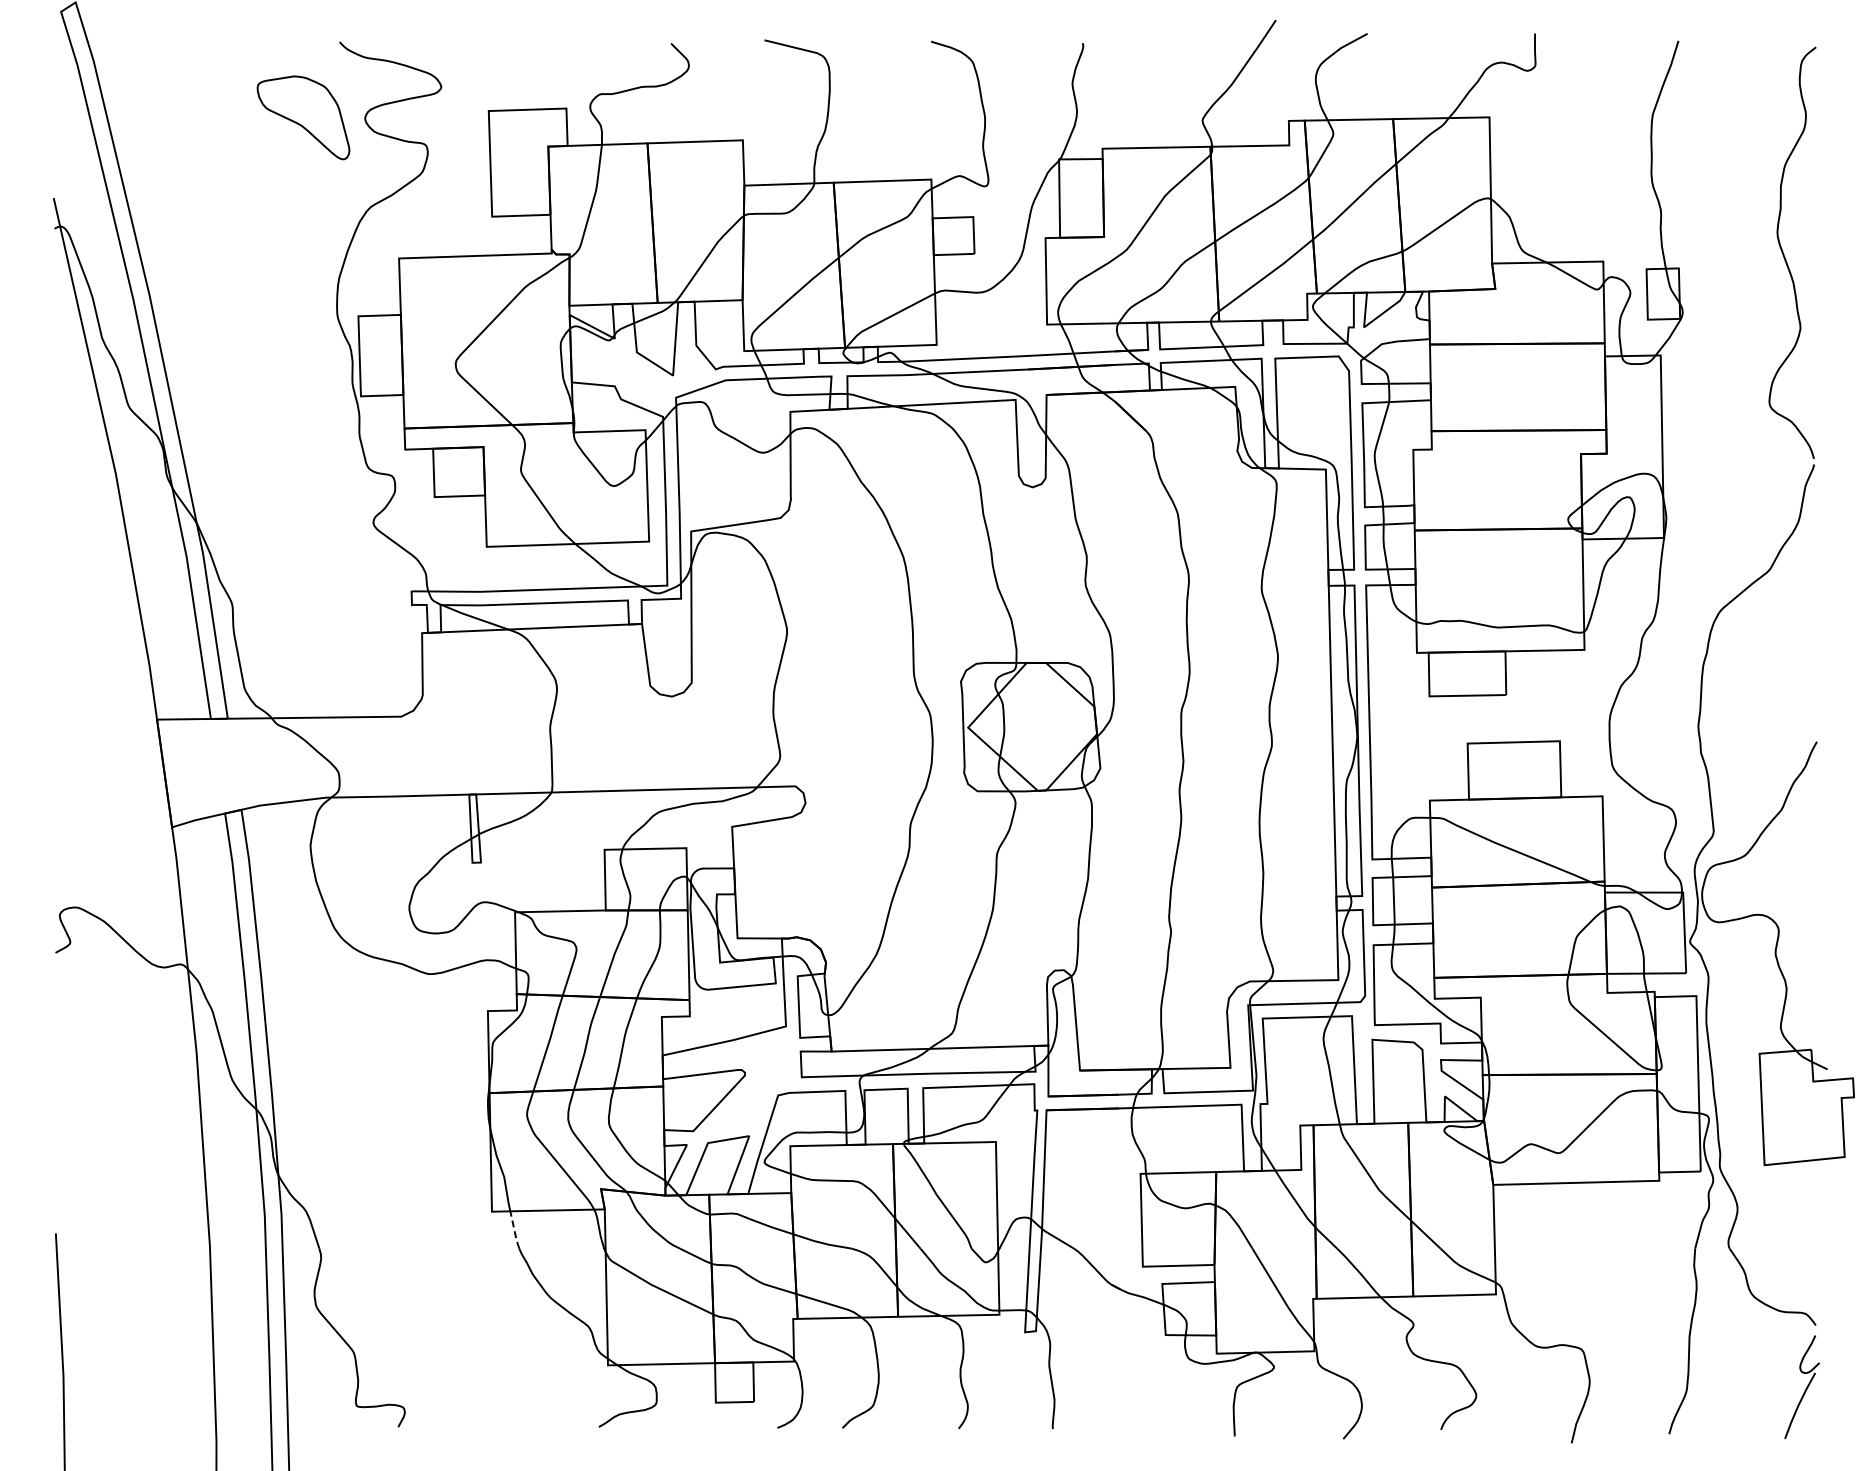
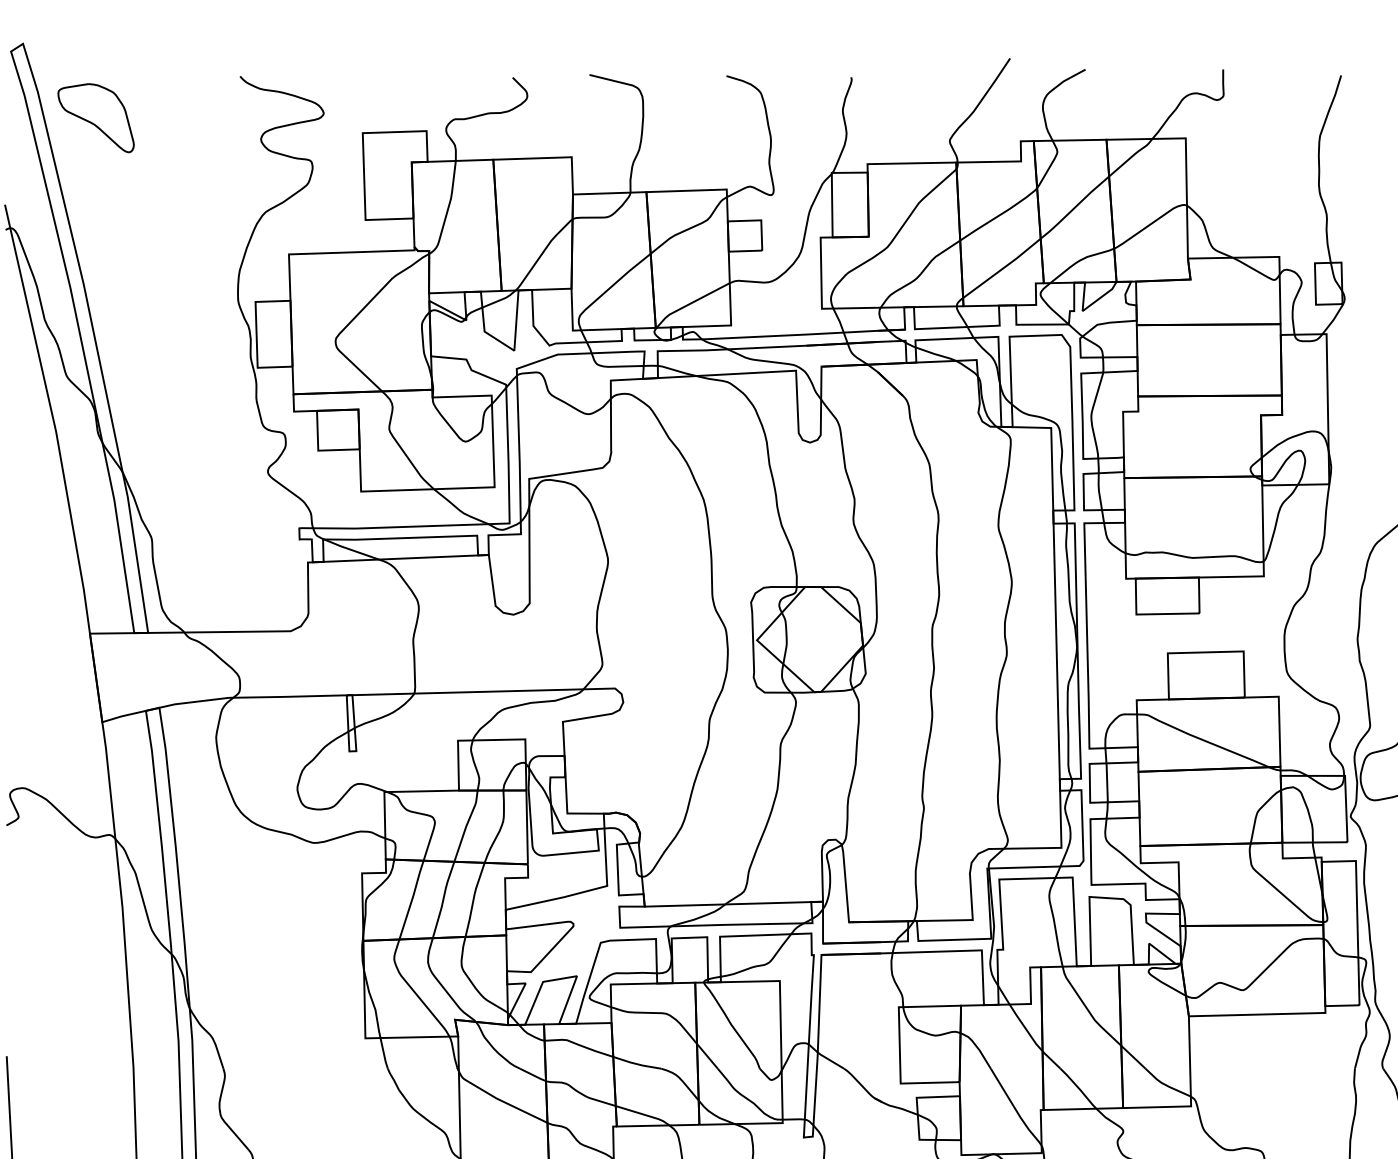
part: (303, 117) -> (96, 117), moved
line: (514, 1230) -> (383, 1053), dashed -> solid

